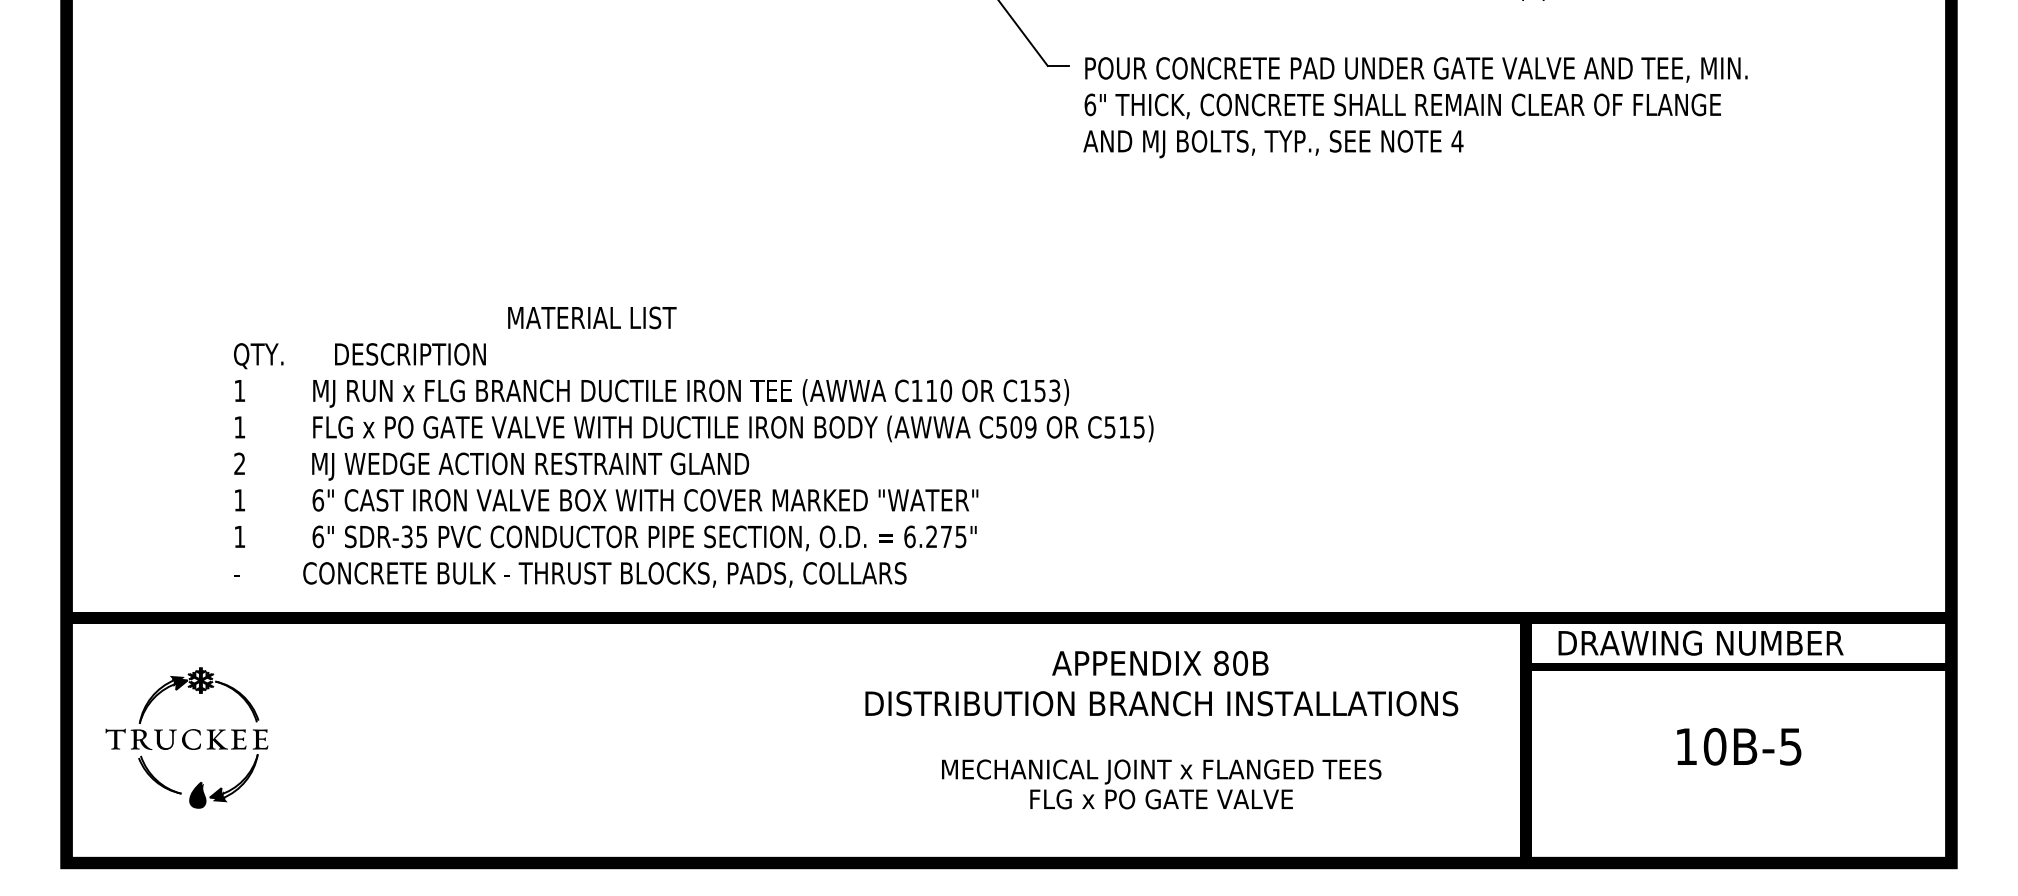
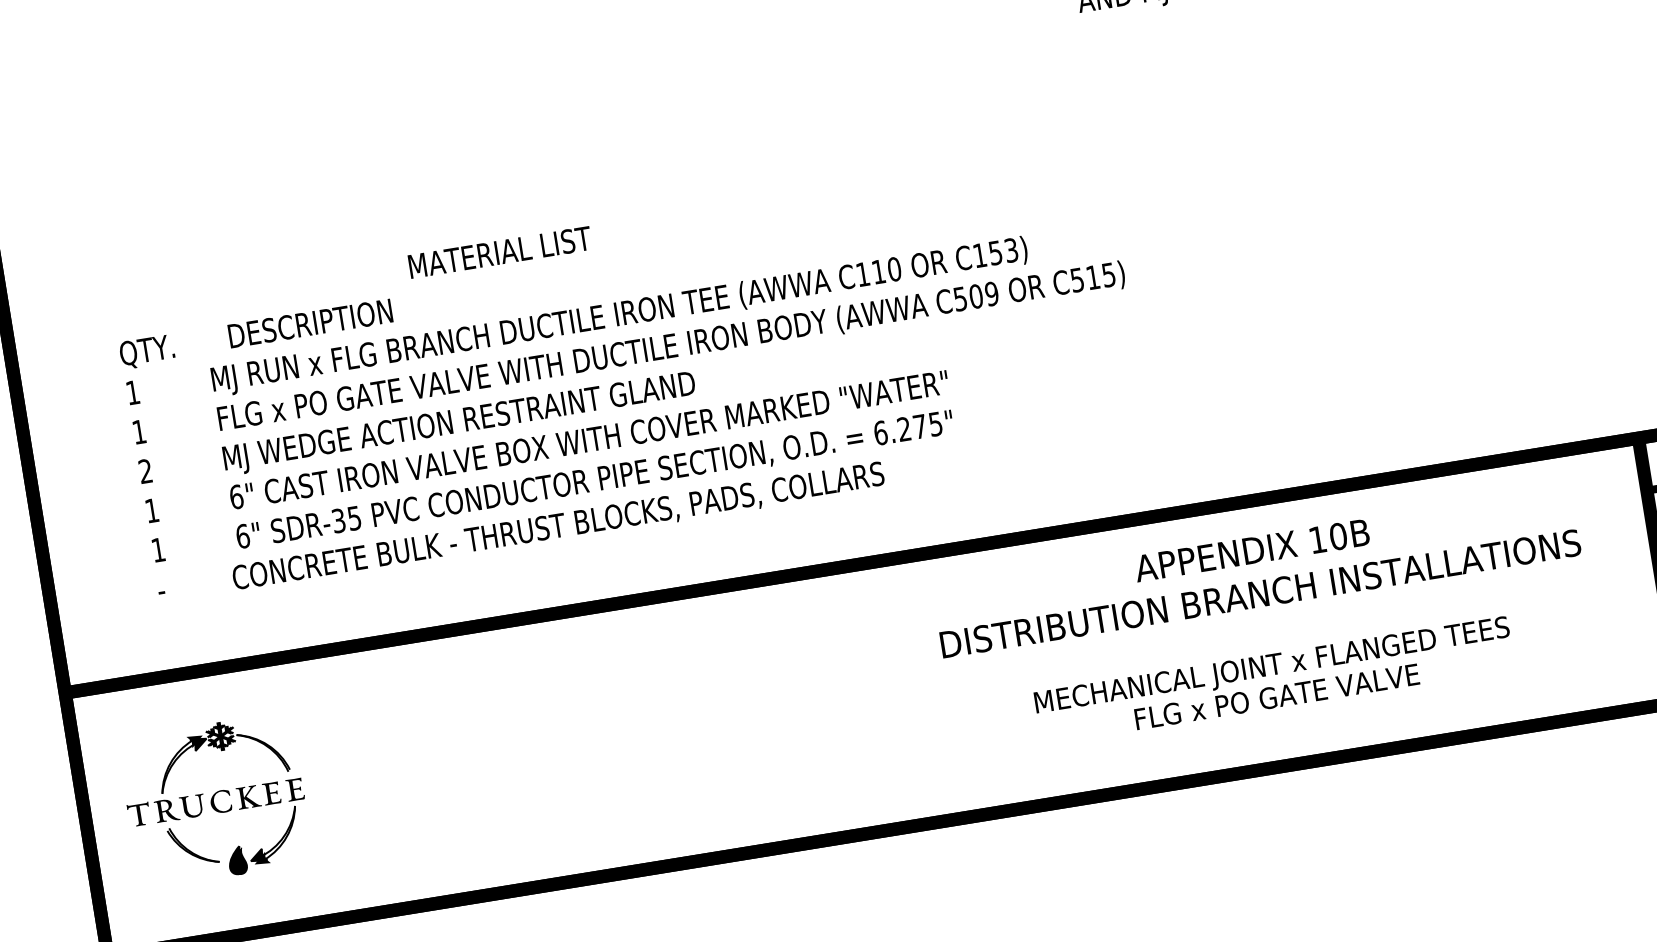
text: (693, 446) -> (631, 373), moved
text: (1221, 662) -> (1317, 538), 80B -> 10B

